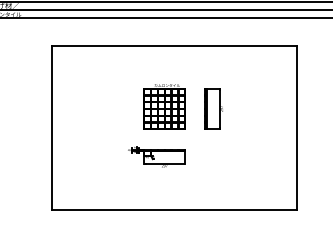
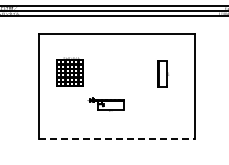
part: (164, 106) -> (69, 71), moved
part: (212, 107) -> (162, 73), moved
line: (175, 209) -> (117, 138), solid -> dashed

